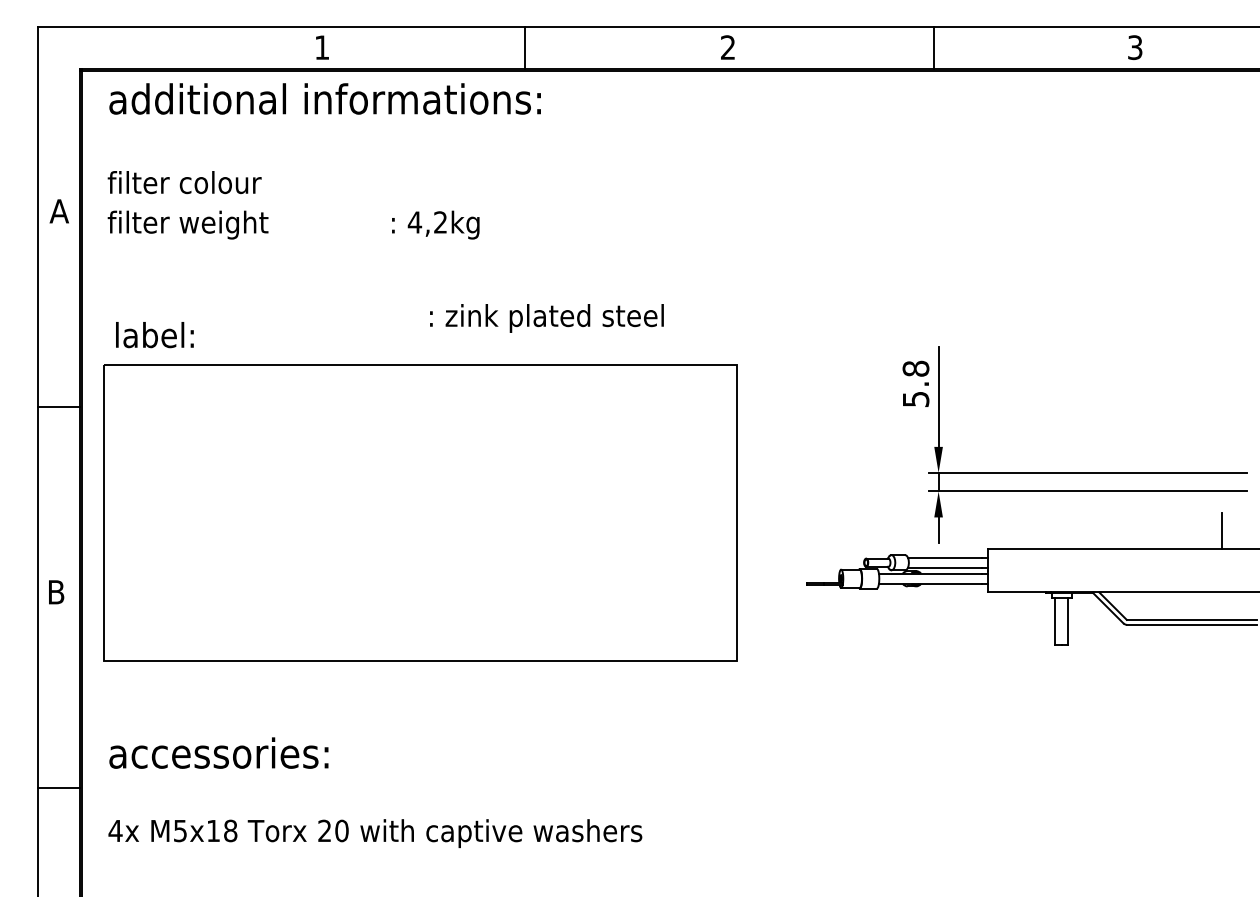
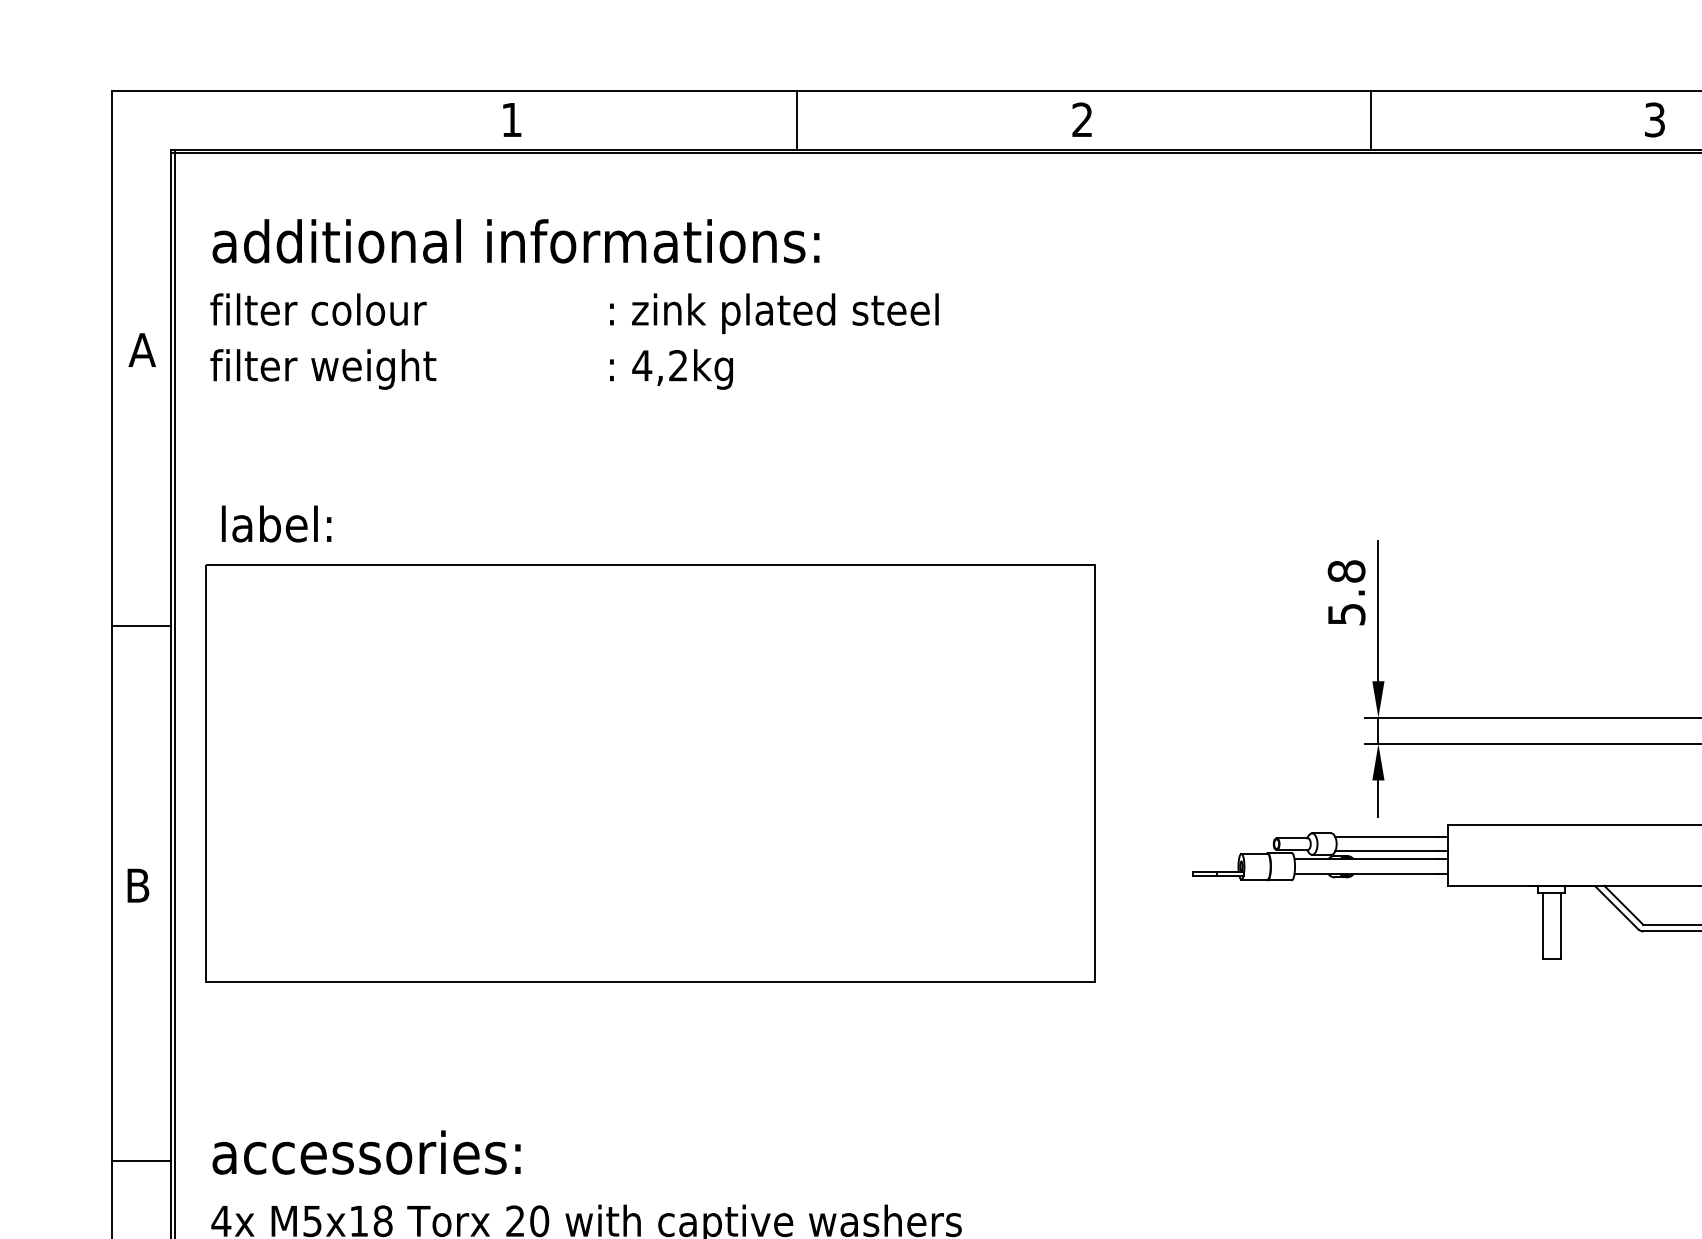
text: (324, 98) -> (515, 240), moved
text: (546, 318) -> (773, 313), moved
text: (218, 752) -> (366, 1151), moved

